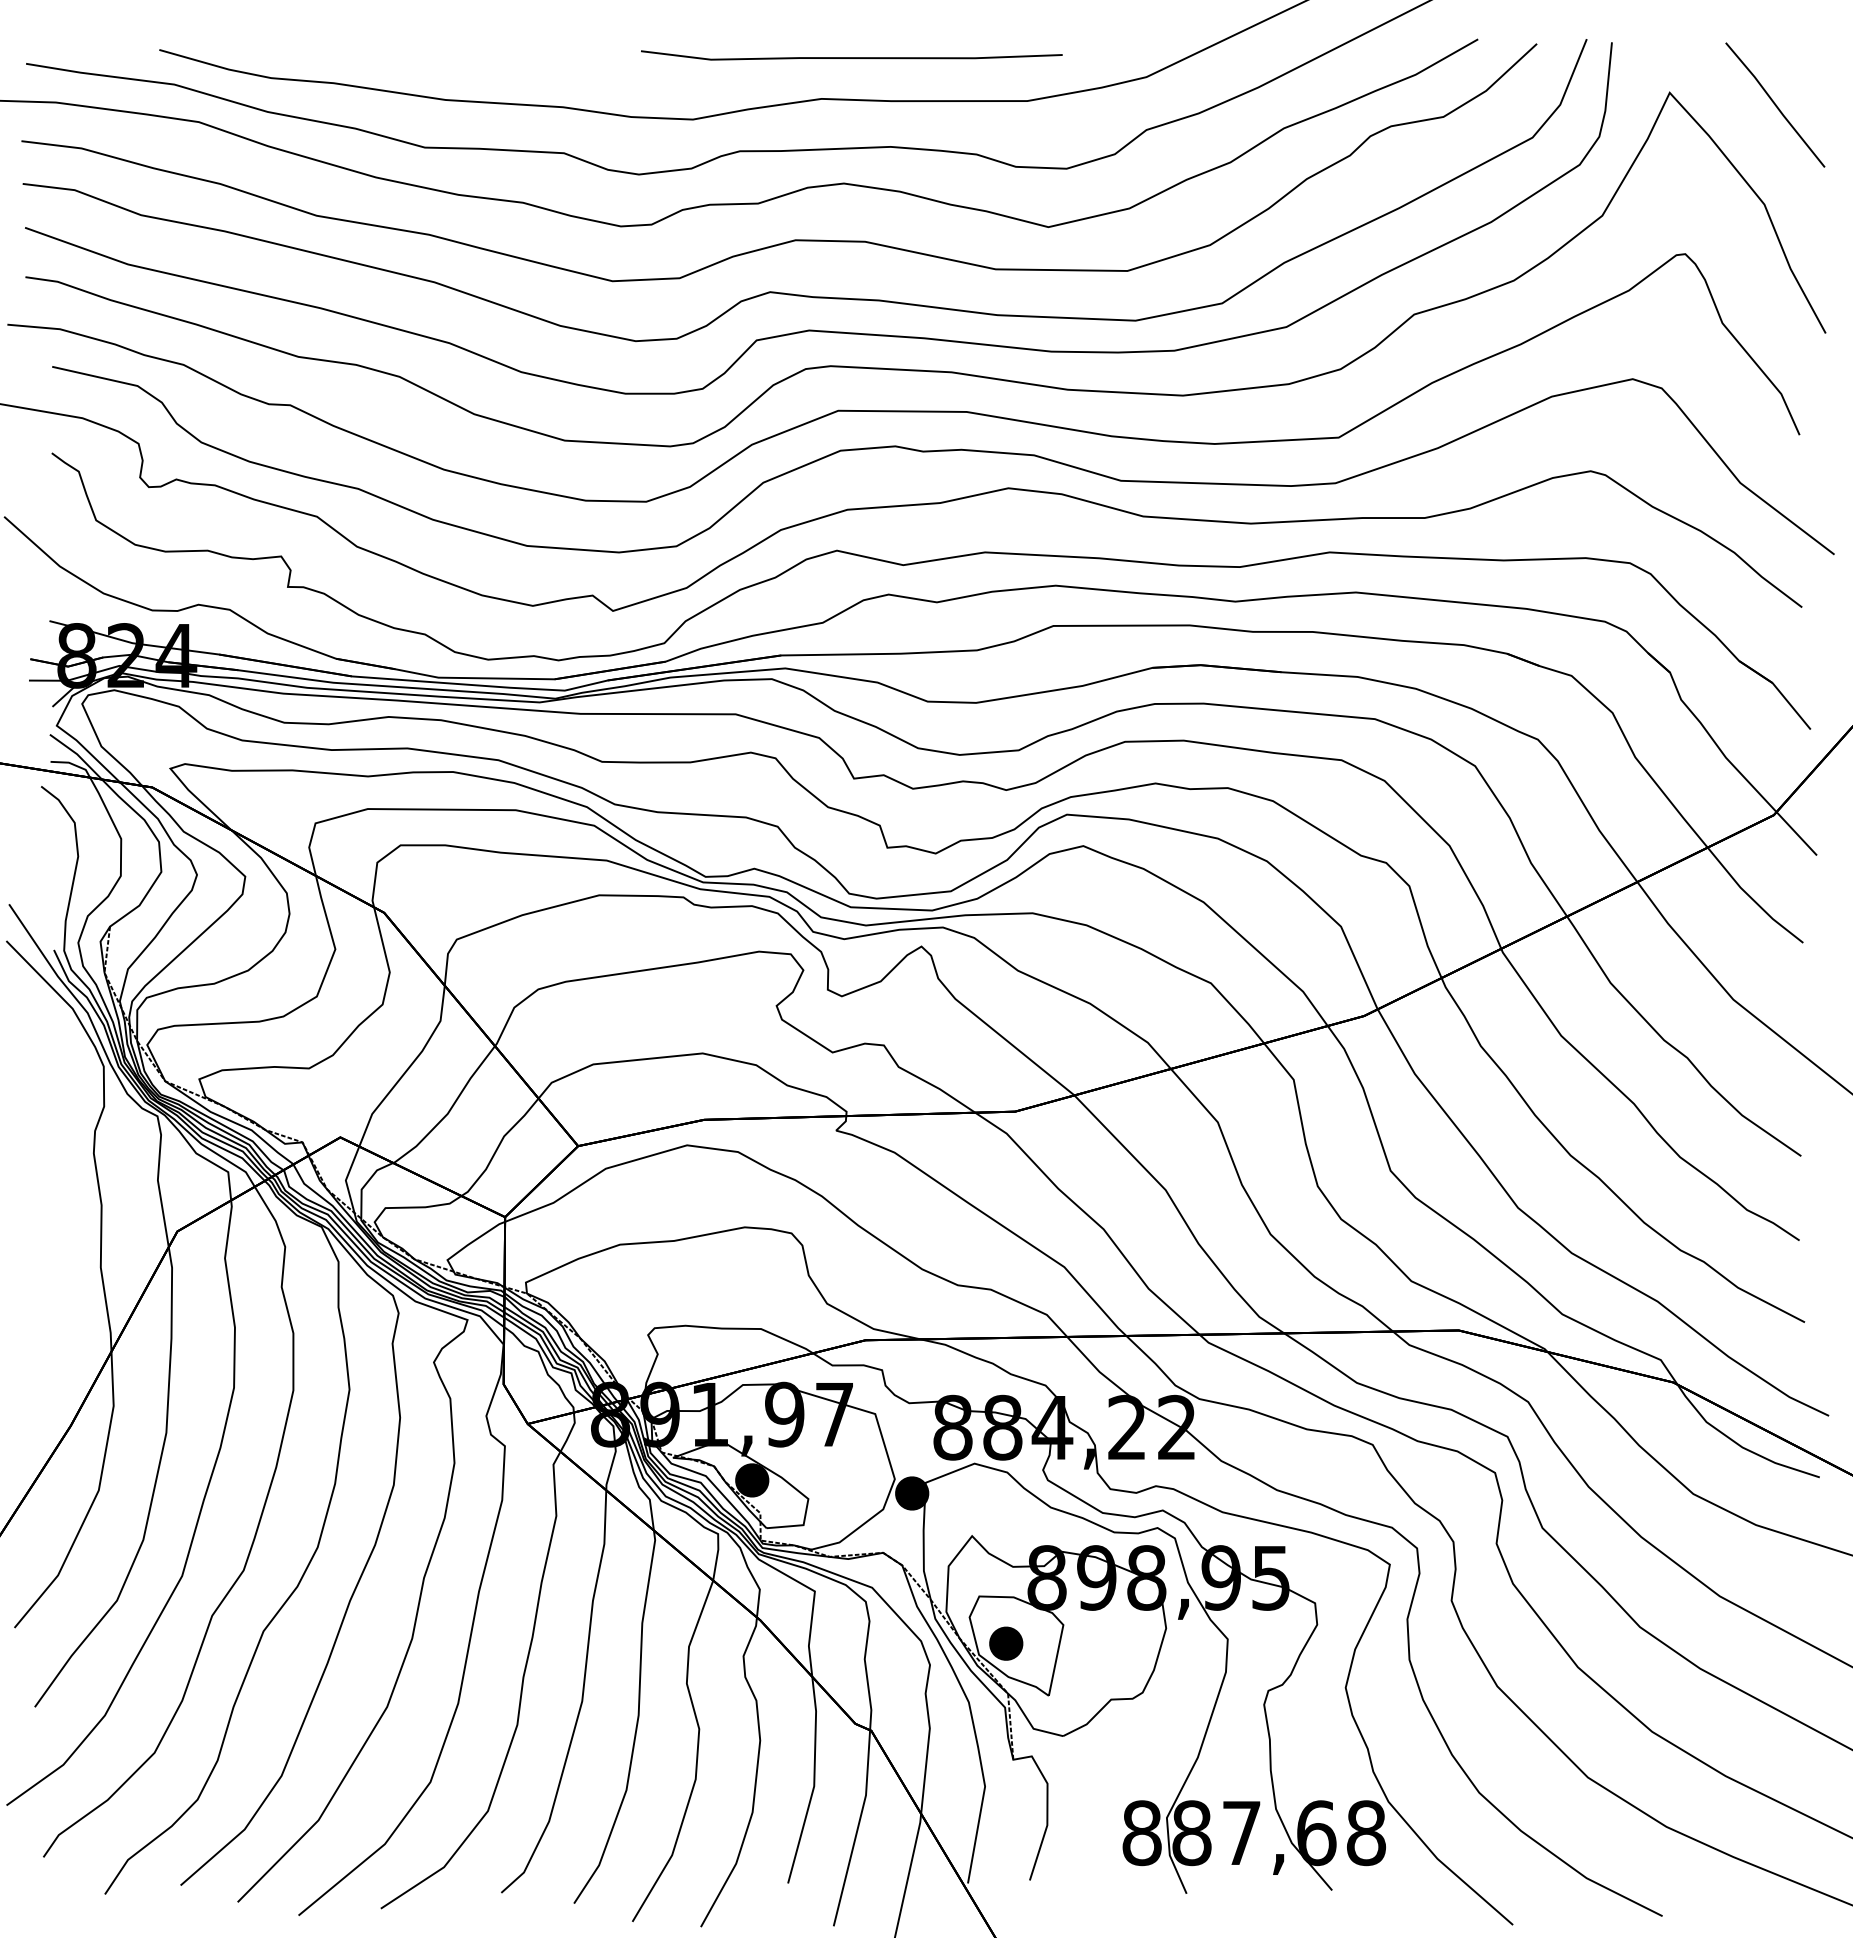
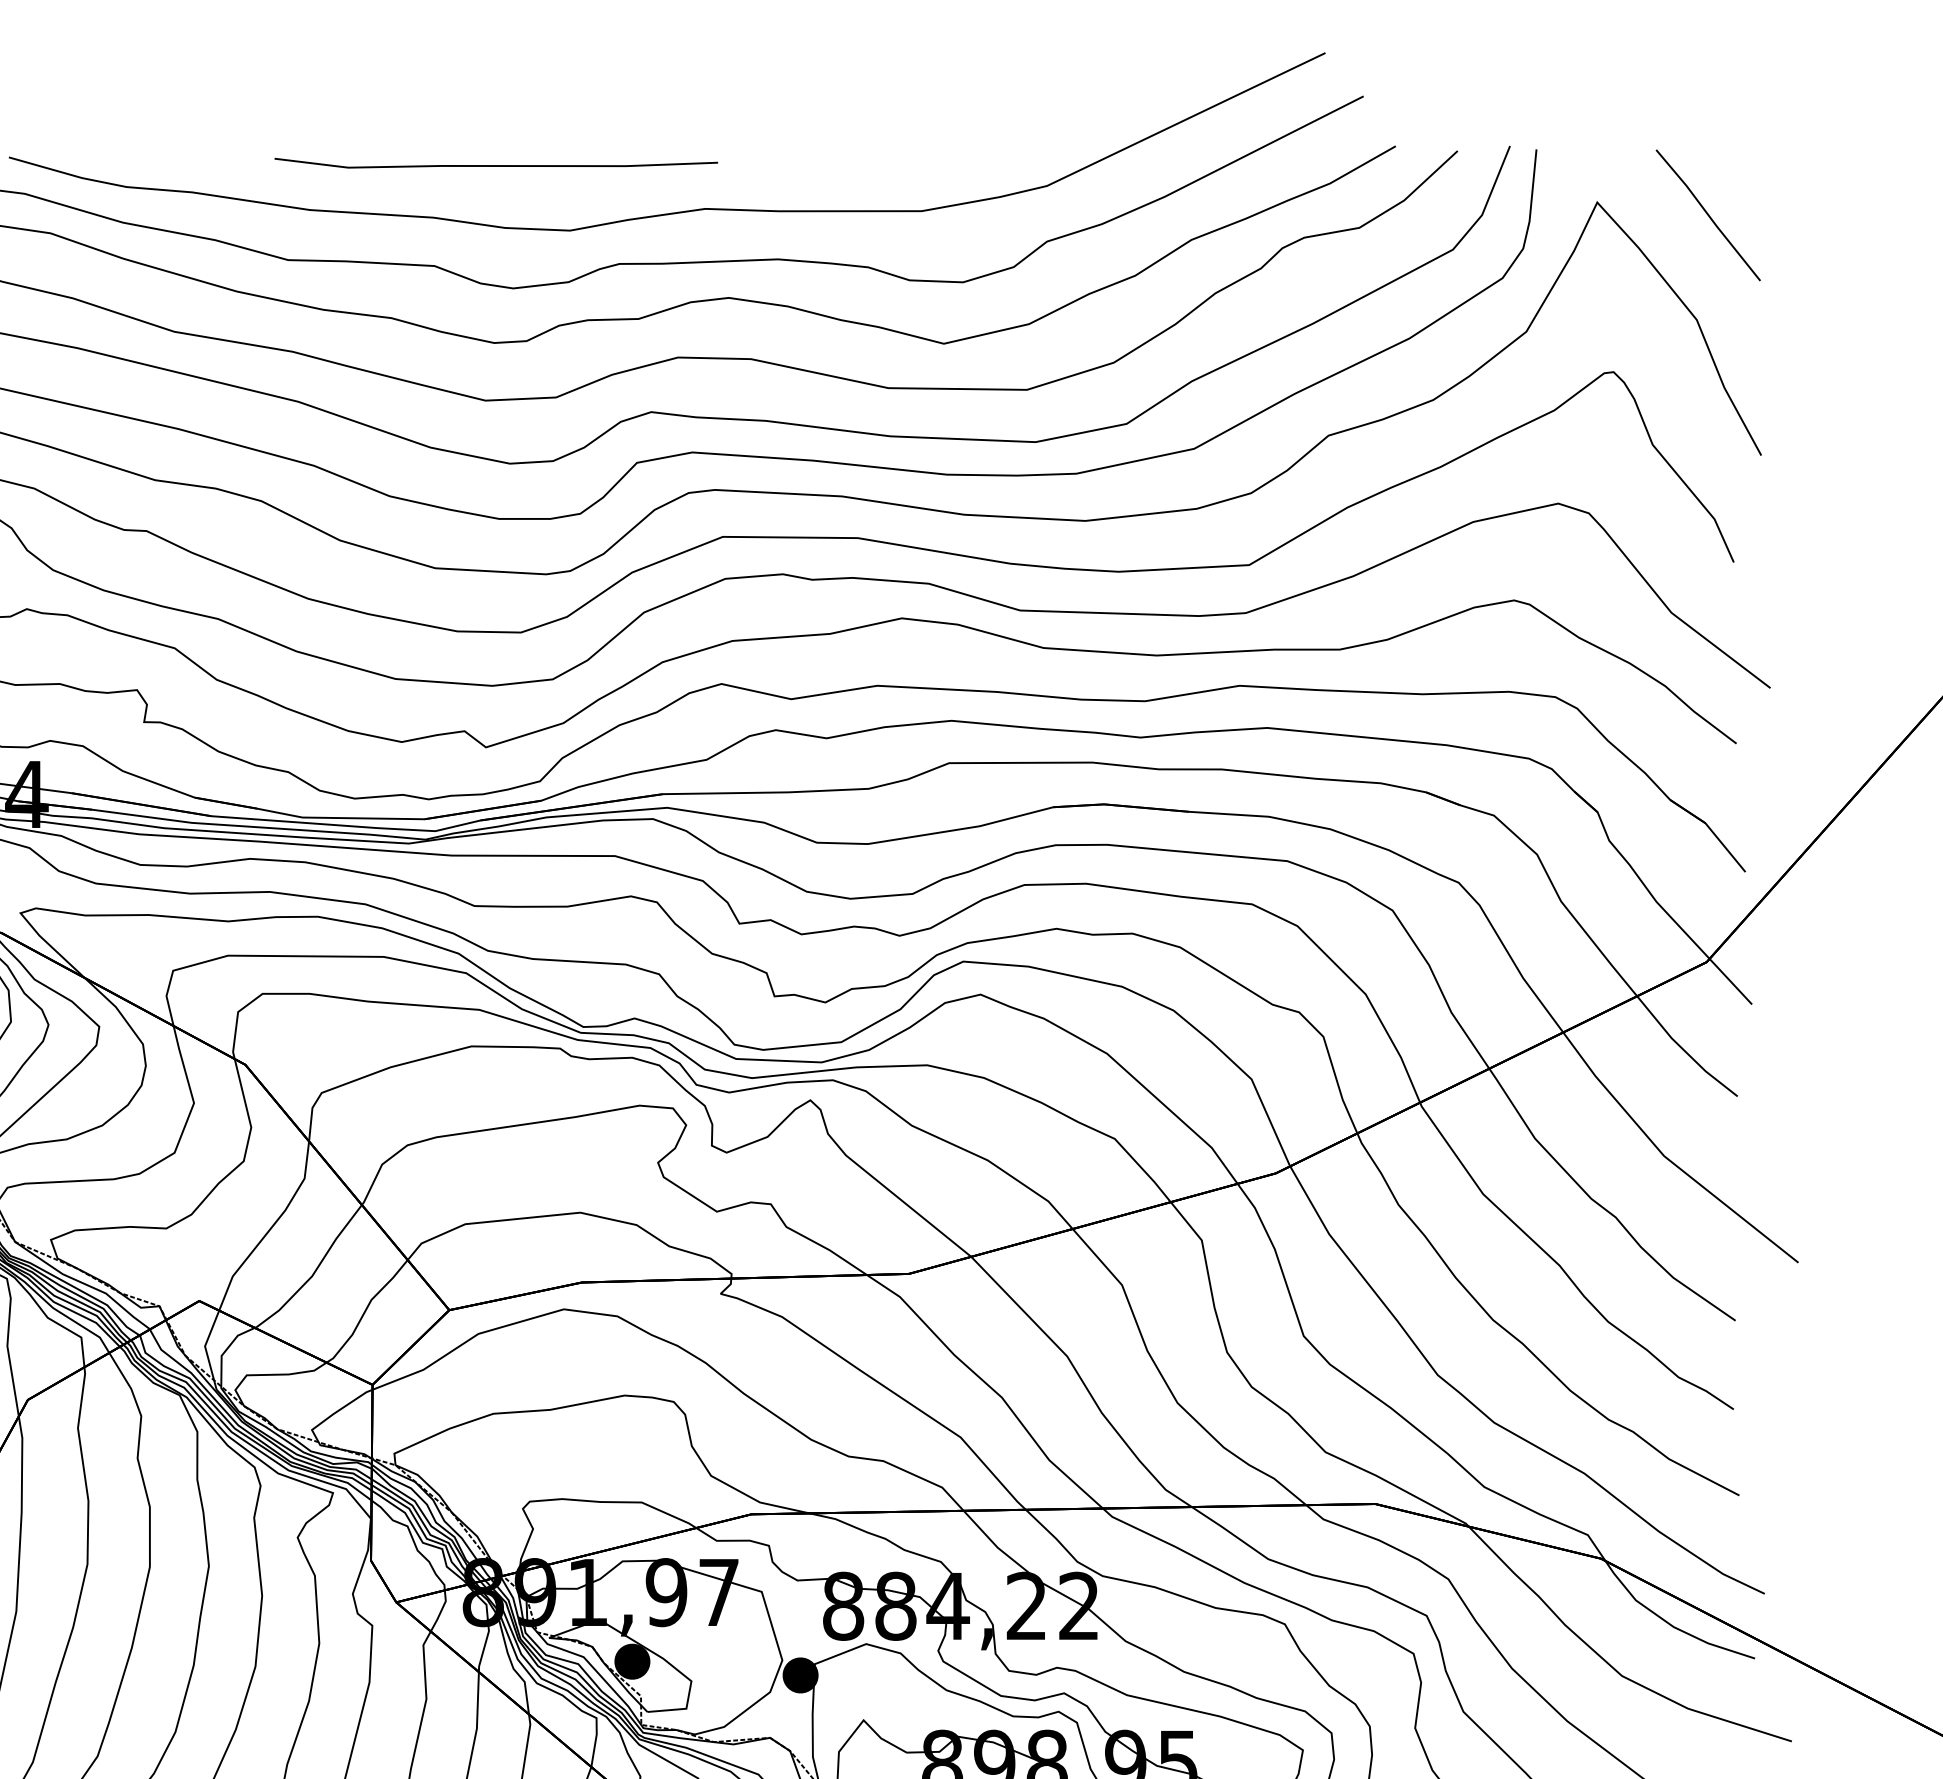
line: (851, 57) -> (495, 165), moved

